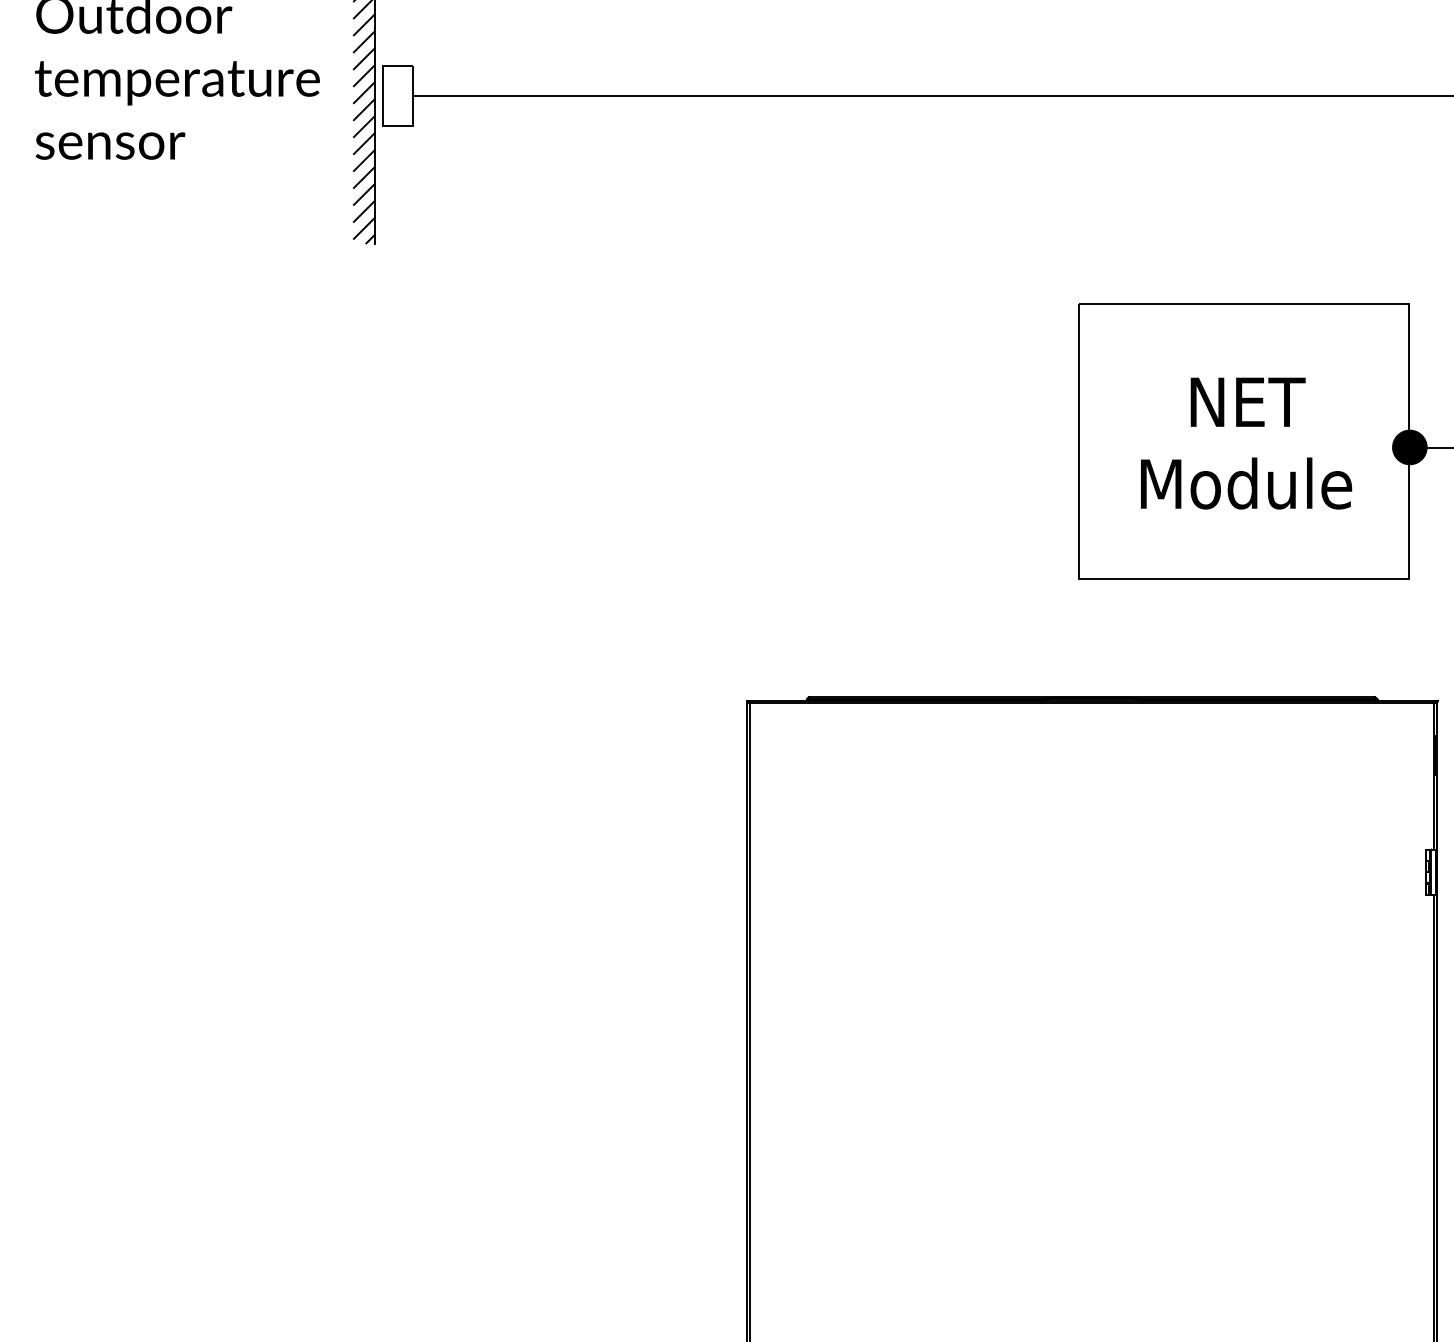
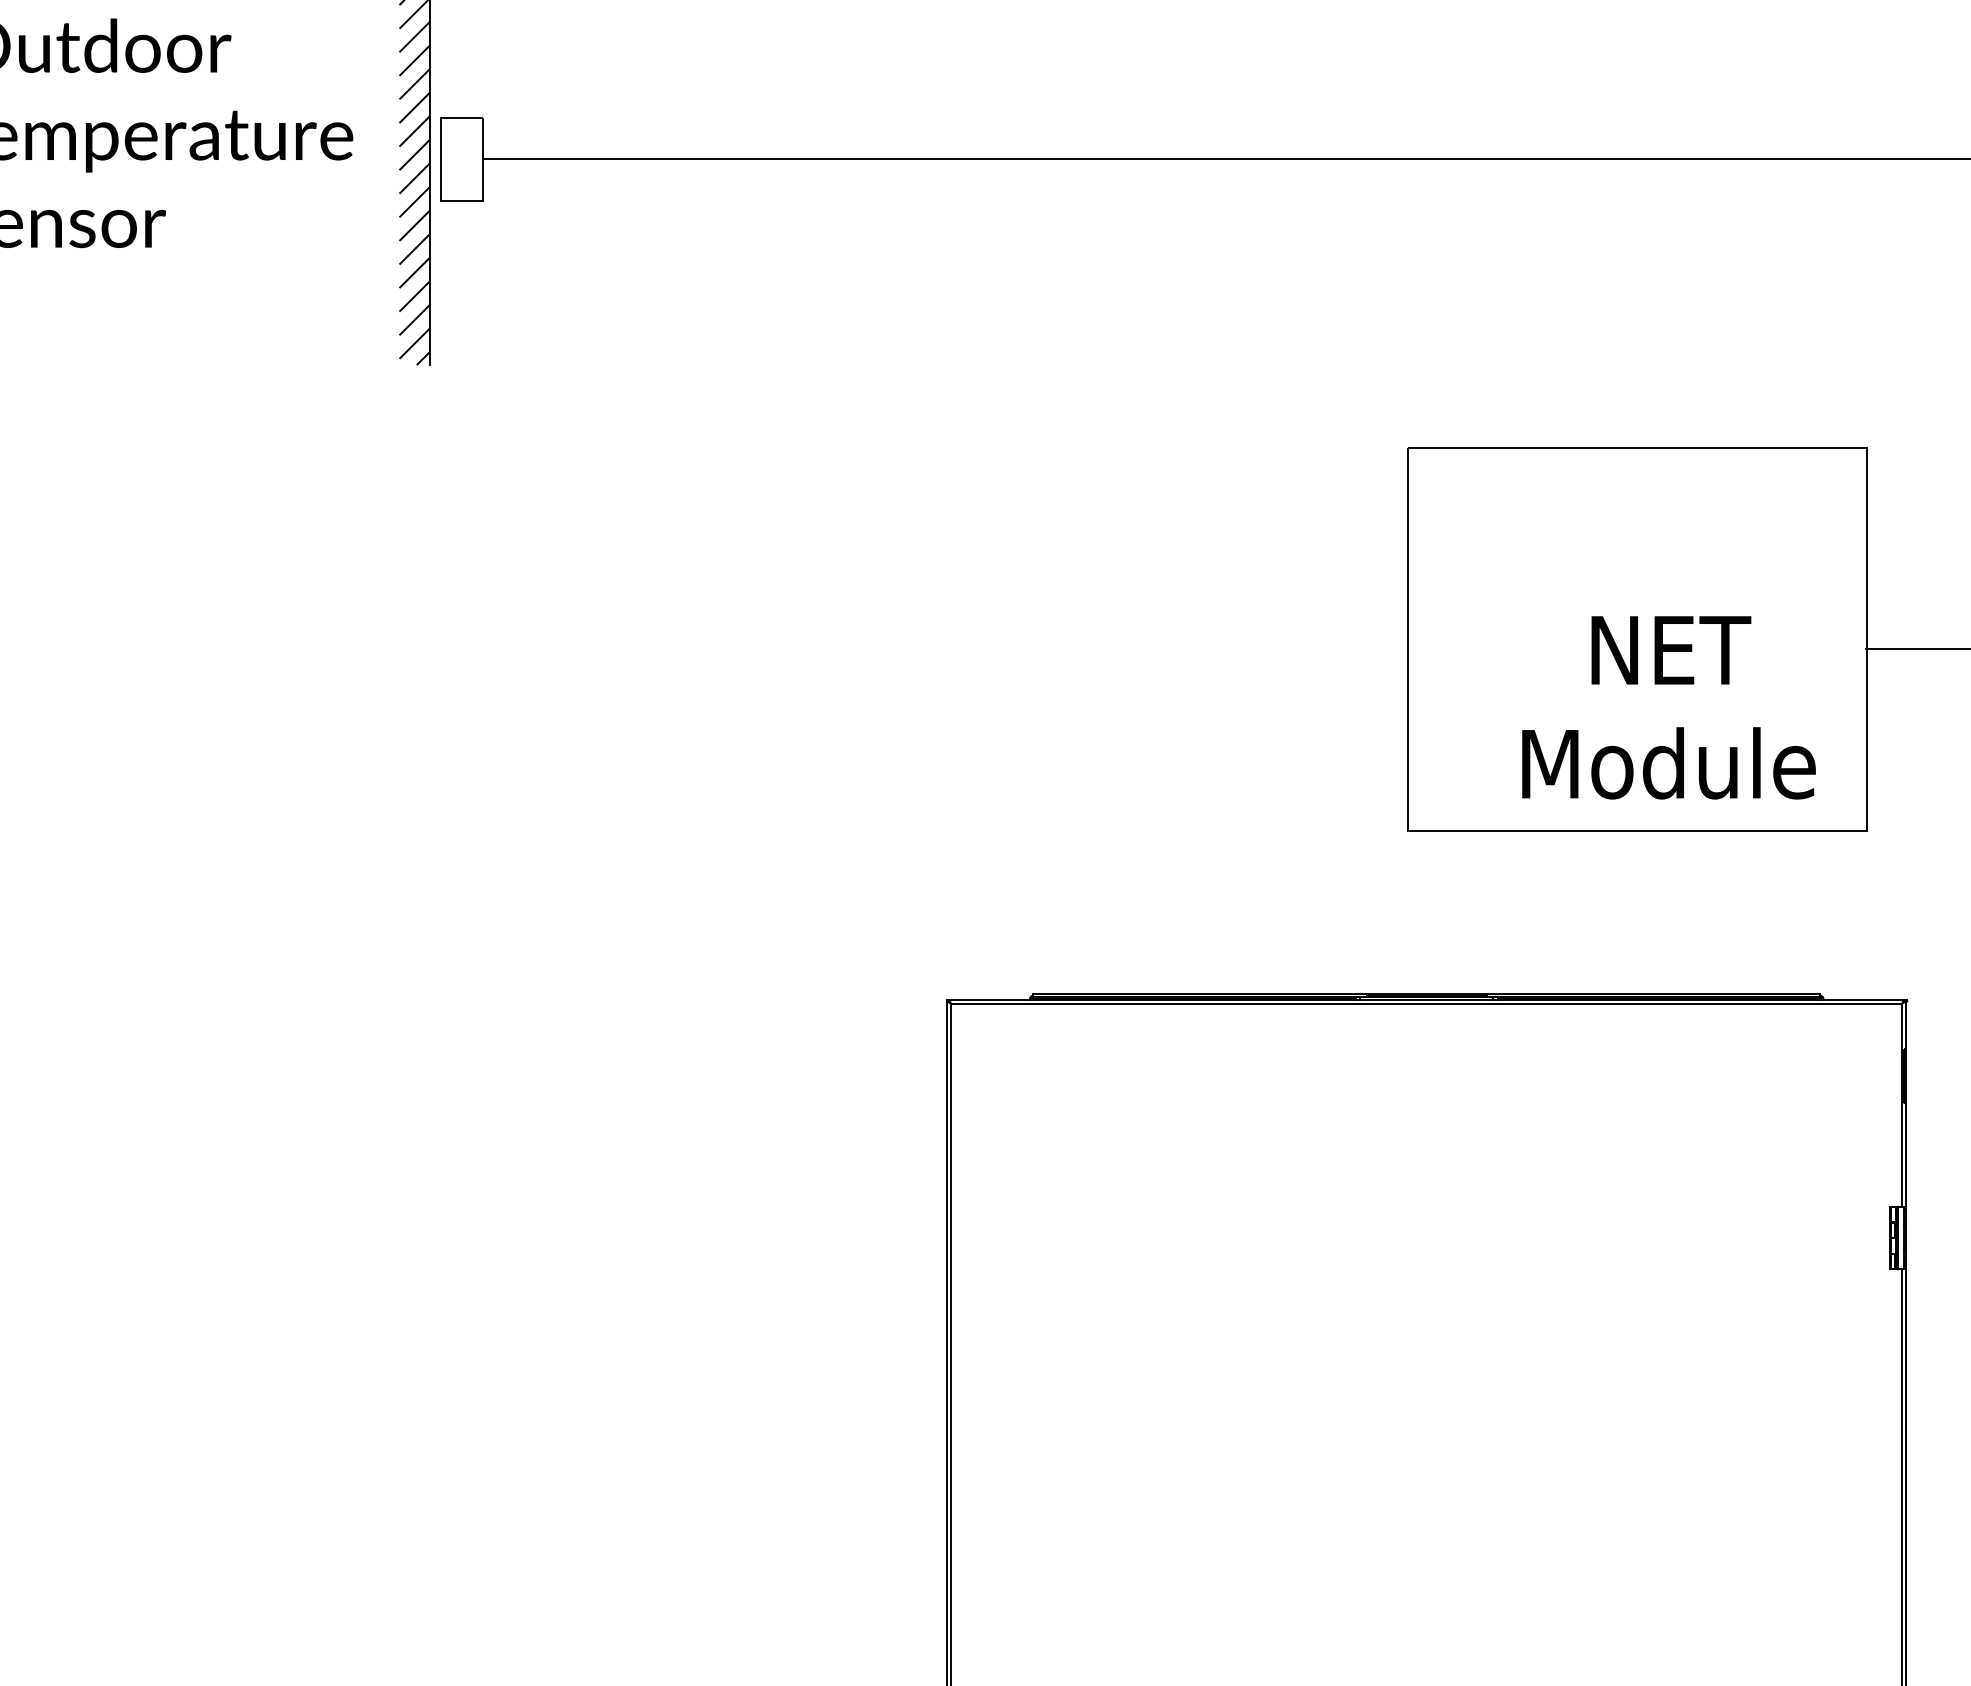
text: (1246, 443) -> (1669, 707), moved
fill: (1409, 447) -> (1867, 647), removed

